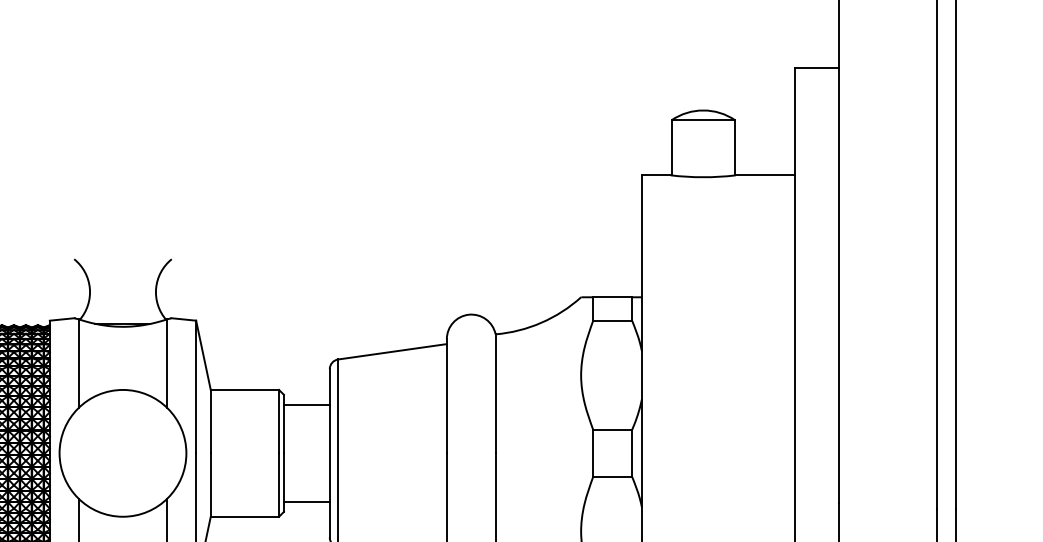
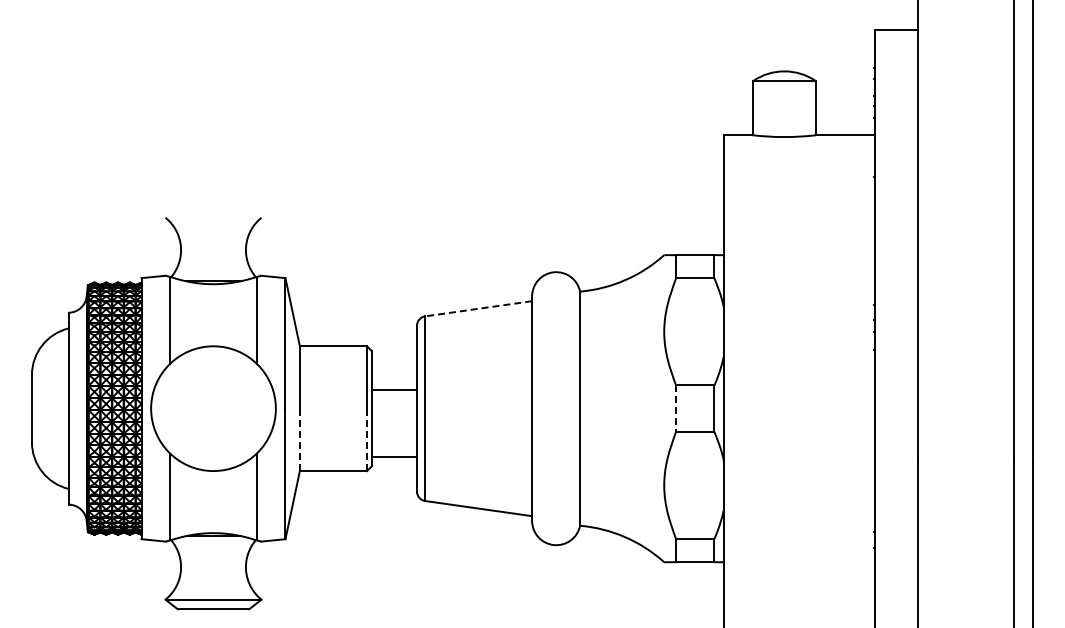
line: (392, 351) -> (478, 308), solid -> dashed
line: (305, 404) -> (393, 389), moved
line: (593, 454) -> (676, 409), solid -> dashed
line: (210, 484) -> (299, 439), solid -> dashed
line: (279, 484) -> (367, 439), solid -> dashed

